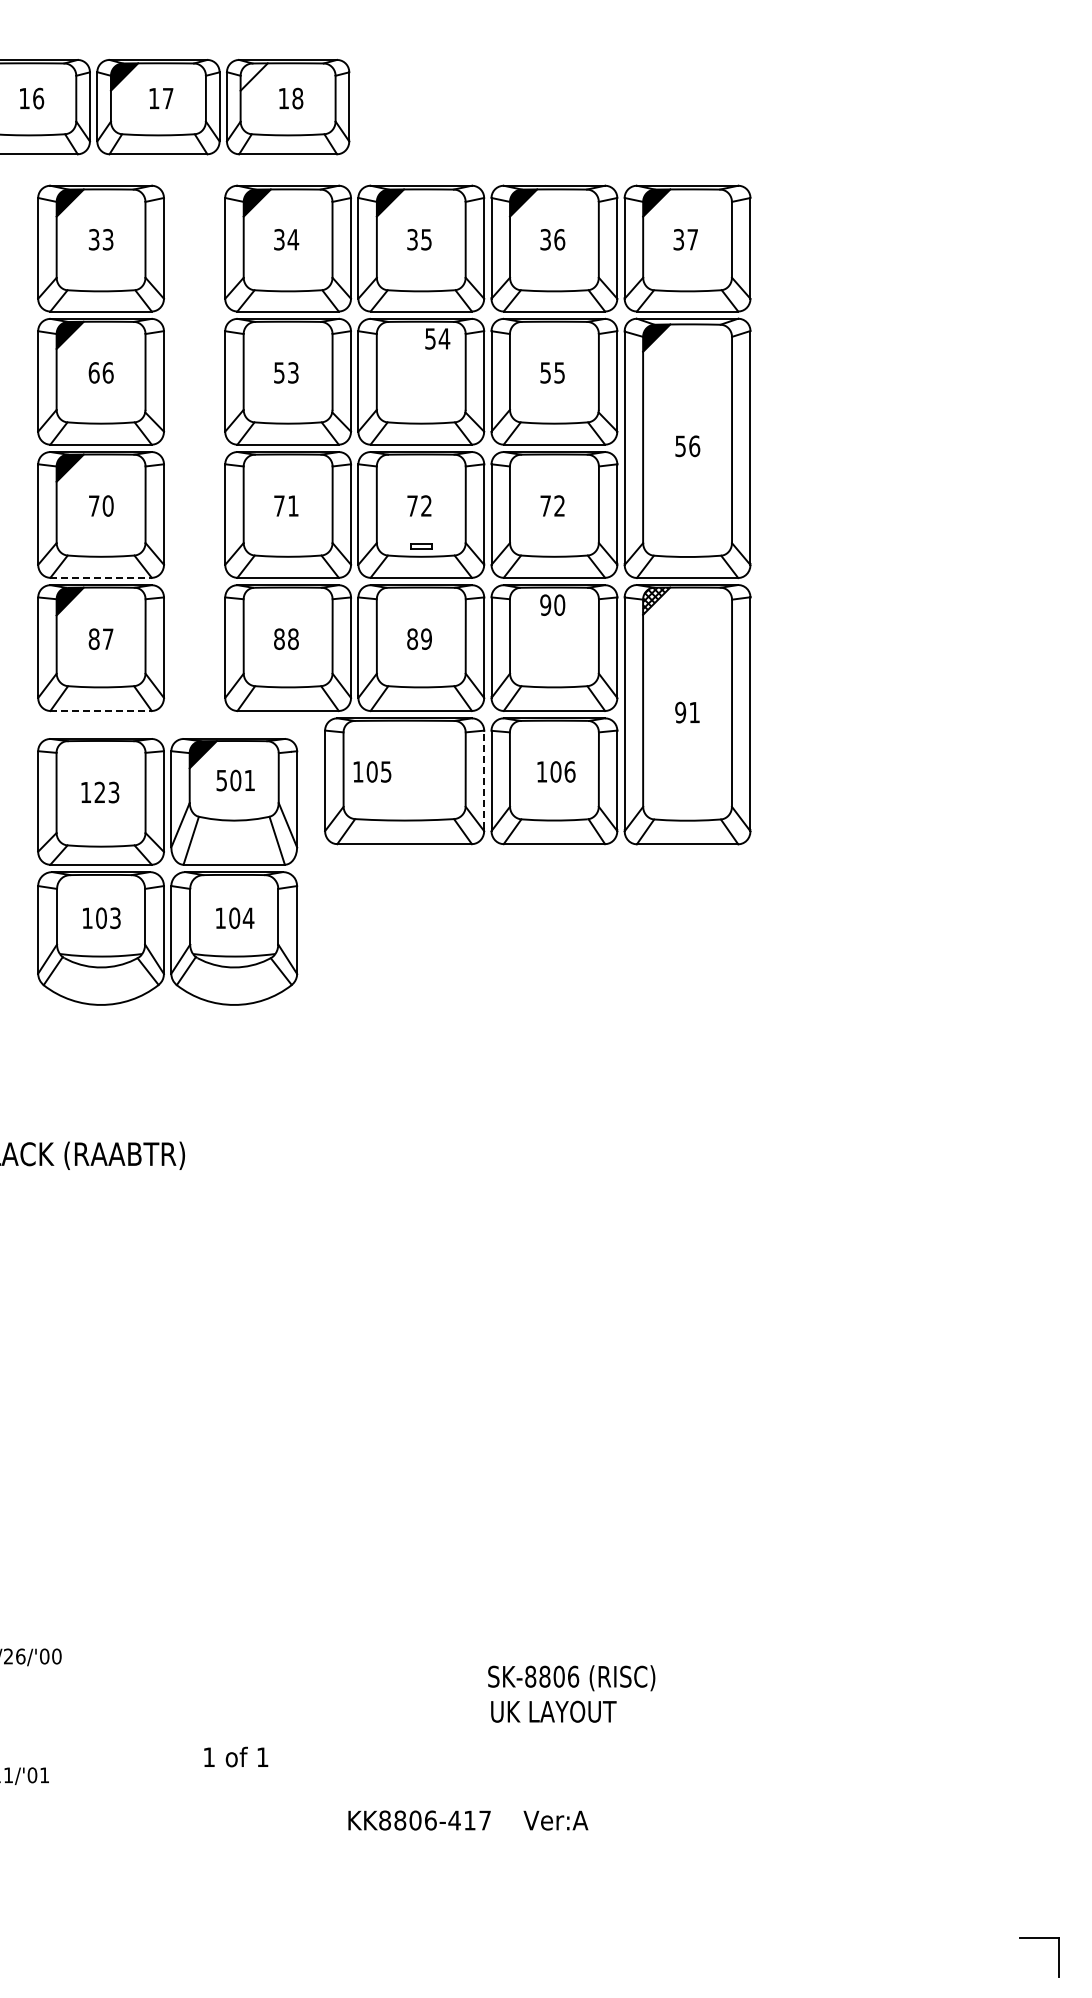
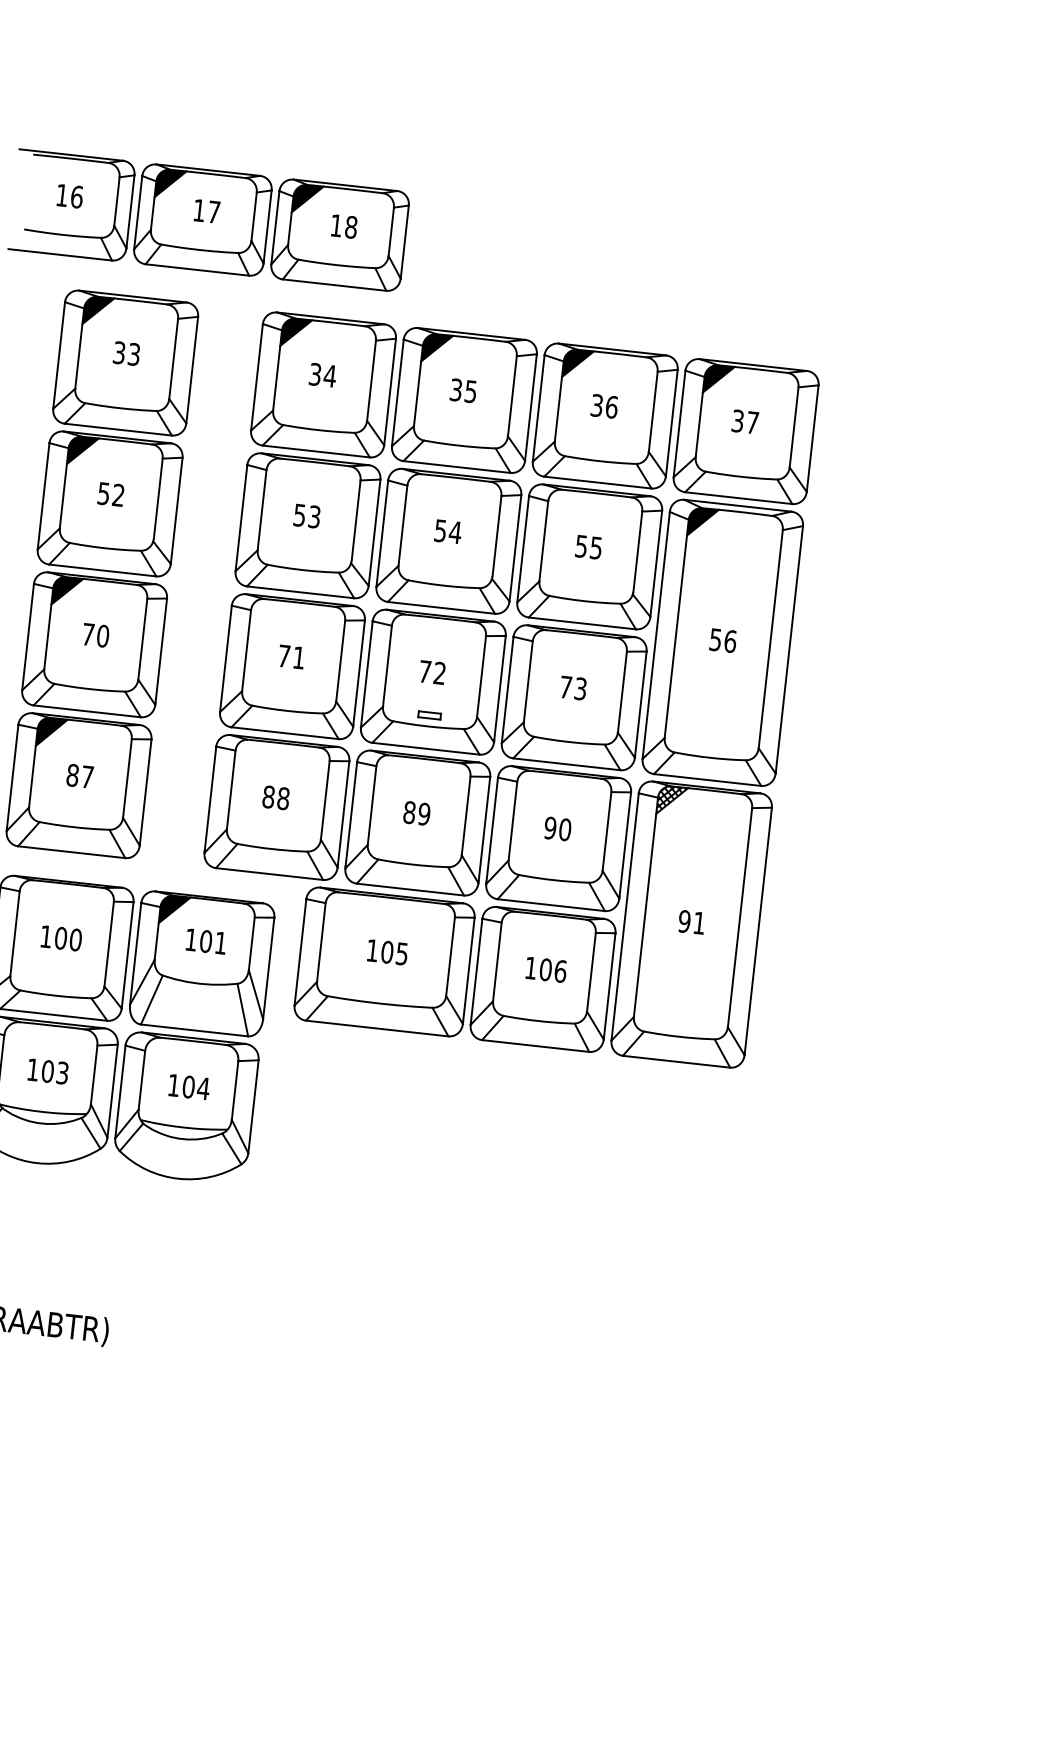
fill: (253, 76) -> (307, 198), added
text: (437, 338) -> (448, 531), moved
text: (100, 372) -> (110, 494), 66 -> 52
text: (559, 505) -> (580, 688), 72 -> 73
line: (101, 577) -> (87, 711), dashed -> solid
text: (552, 604) -> (557, 828), moved
line: (101, 711) -> (72, 852), dashed -> solid
text: (372, 771) -> (387, 951), moved
line: (484, 779) -> (469, 969), dashed -> solid
text: (221, 780) -> (190, 939), 501 -> 101
text: (106, 792) -> (67, 939), 123 -> 100

